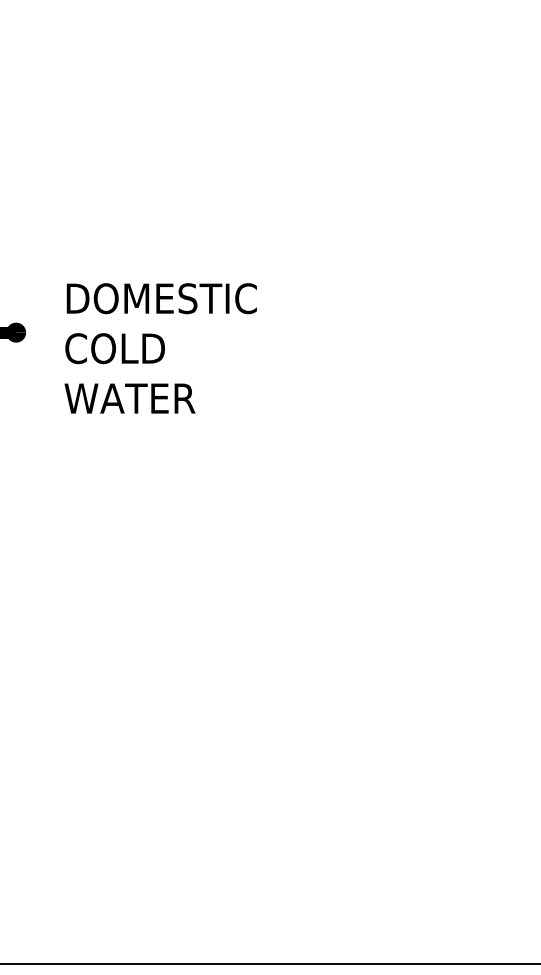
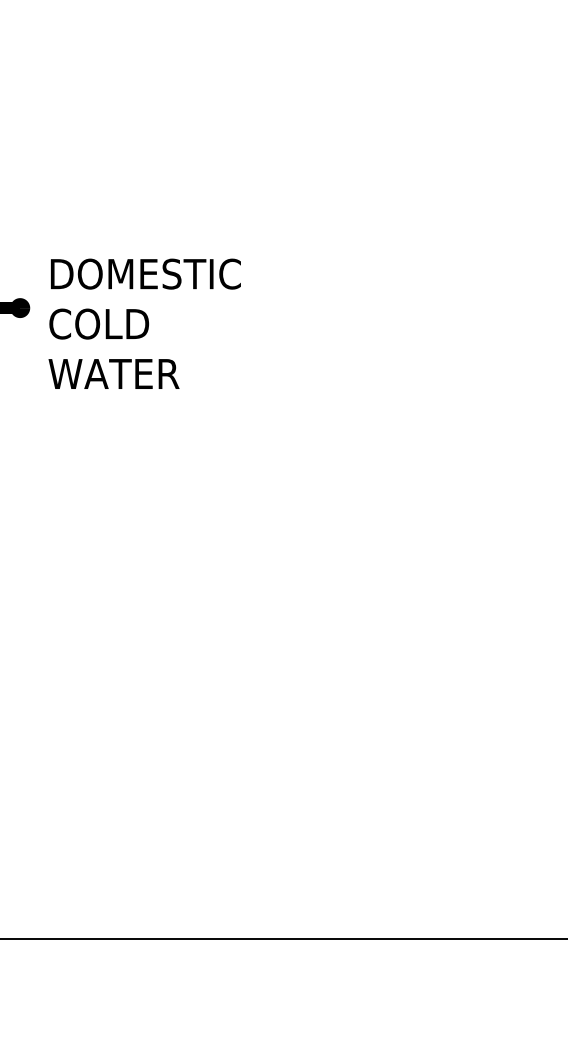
text: (160, 348) -> (144, 323), moved

